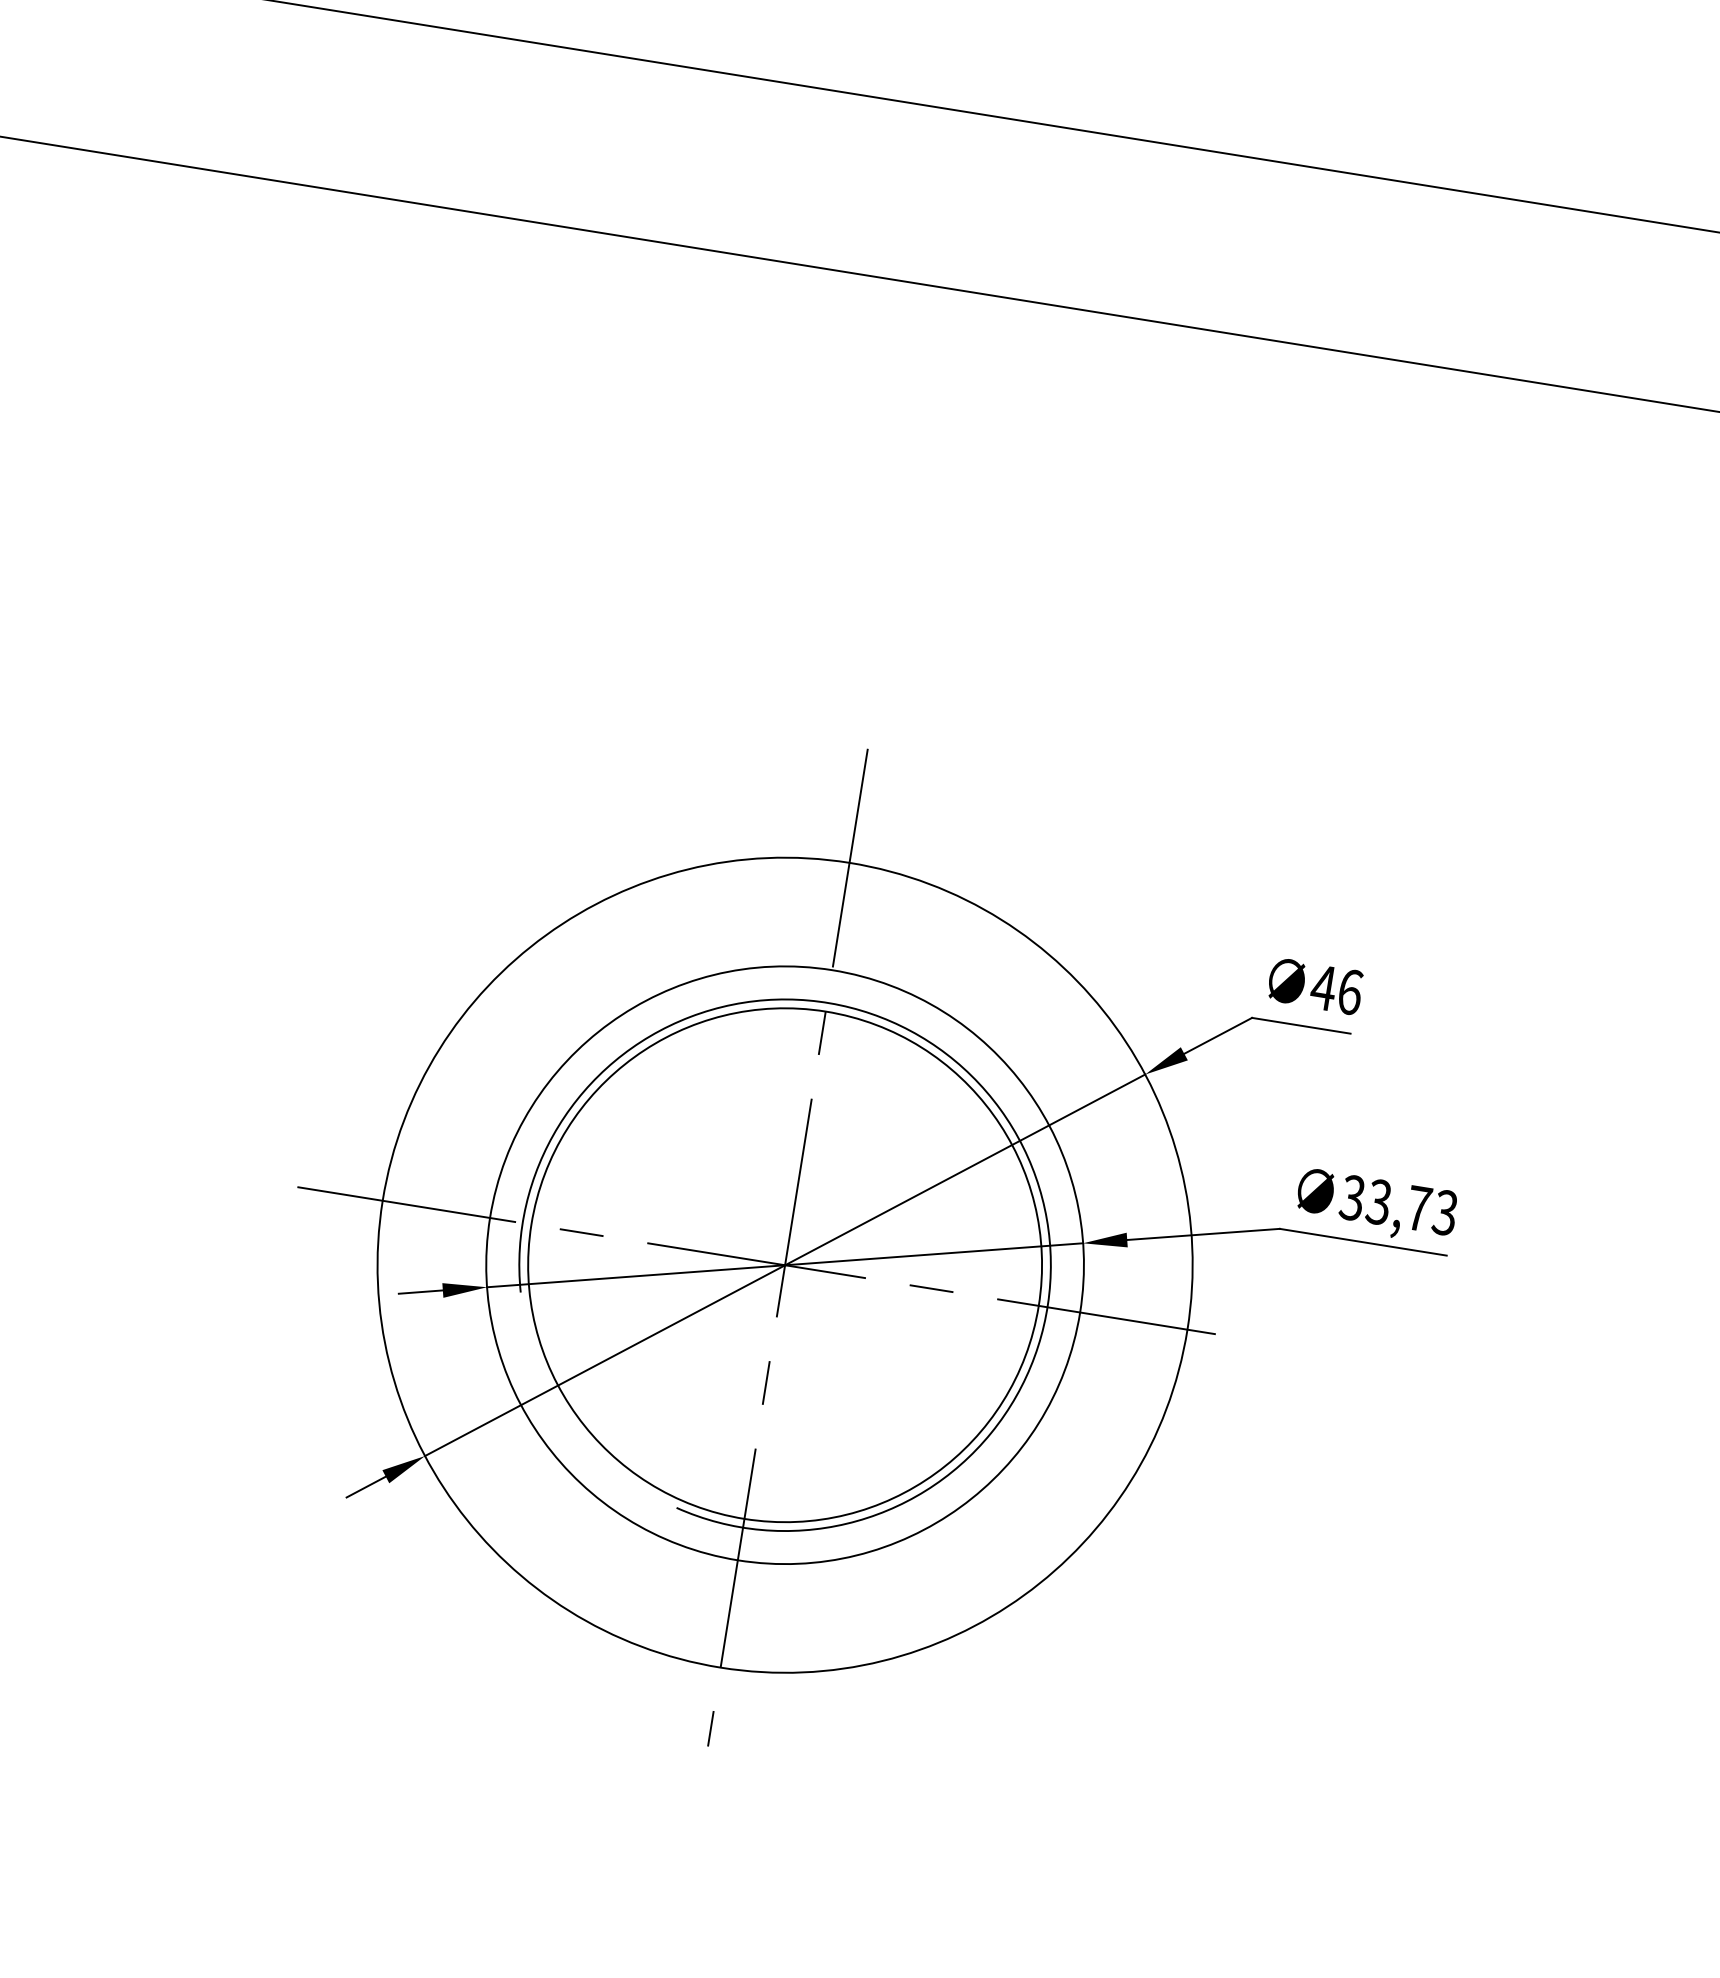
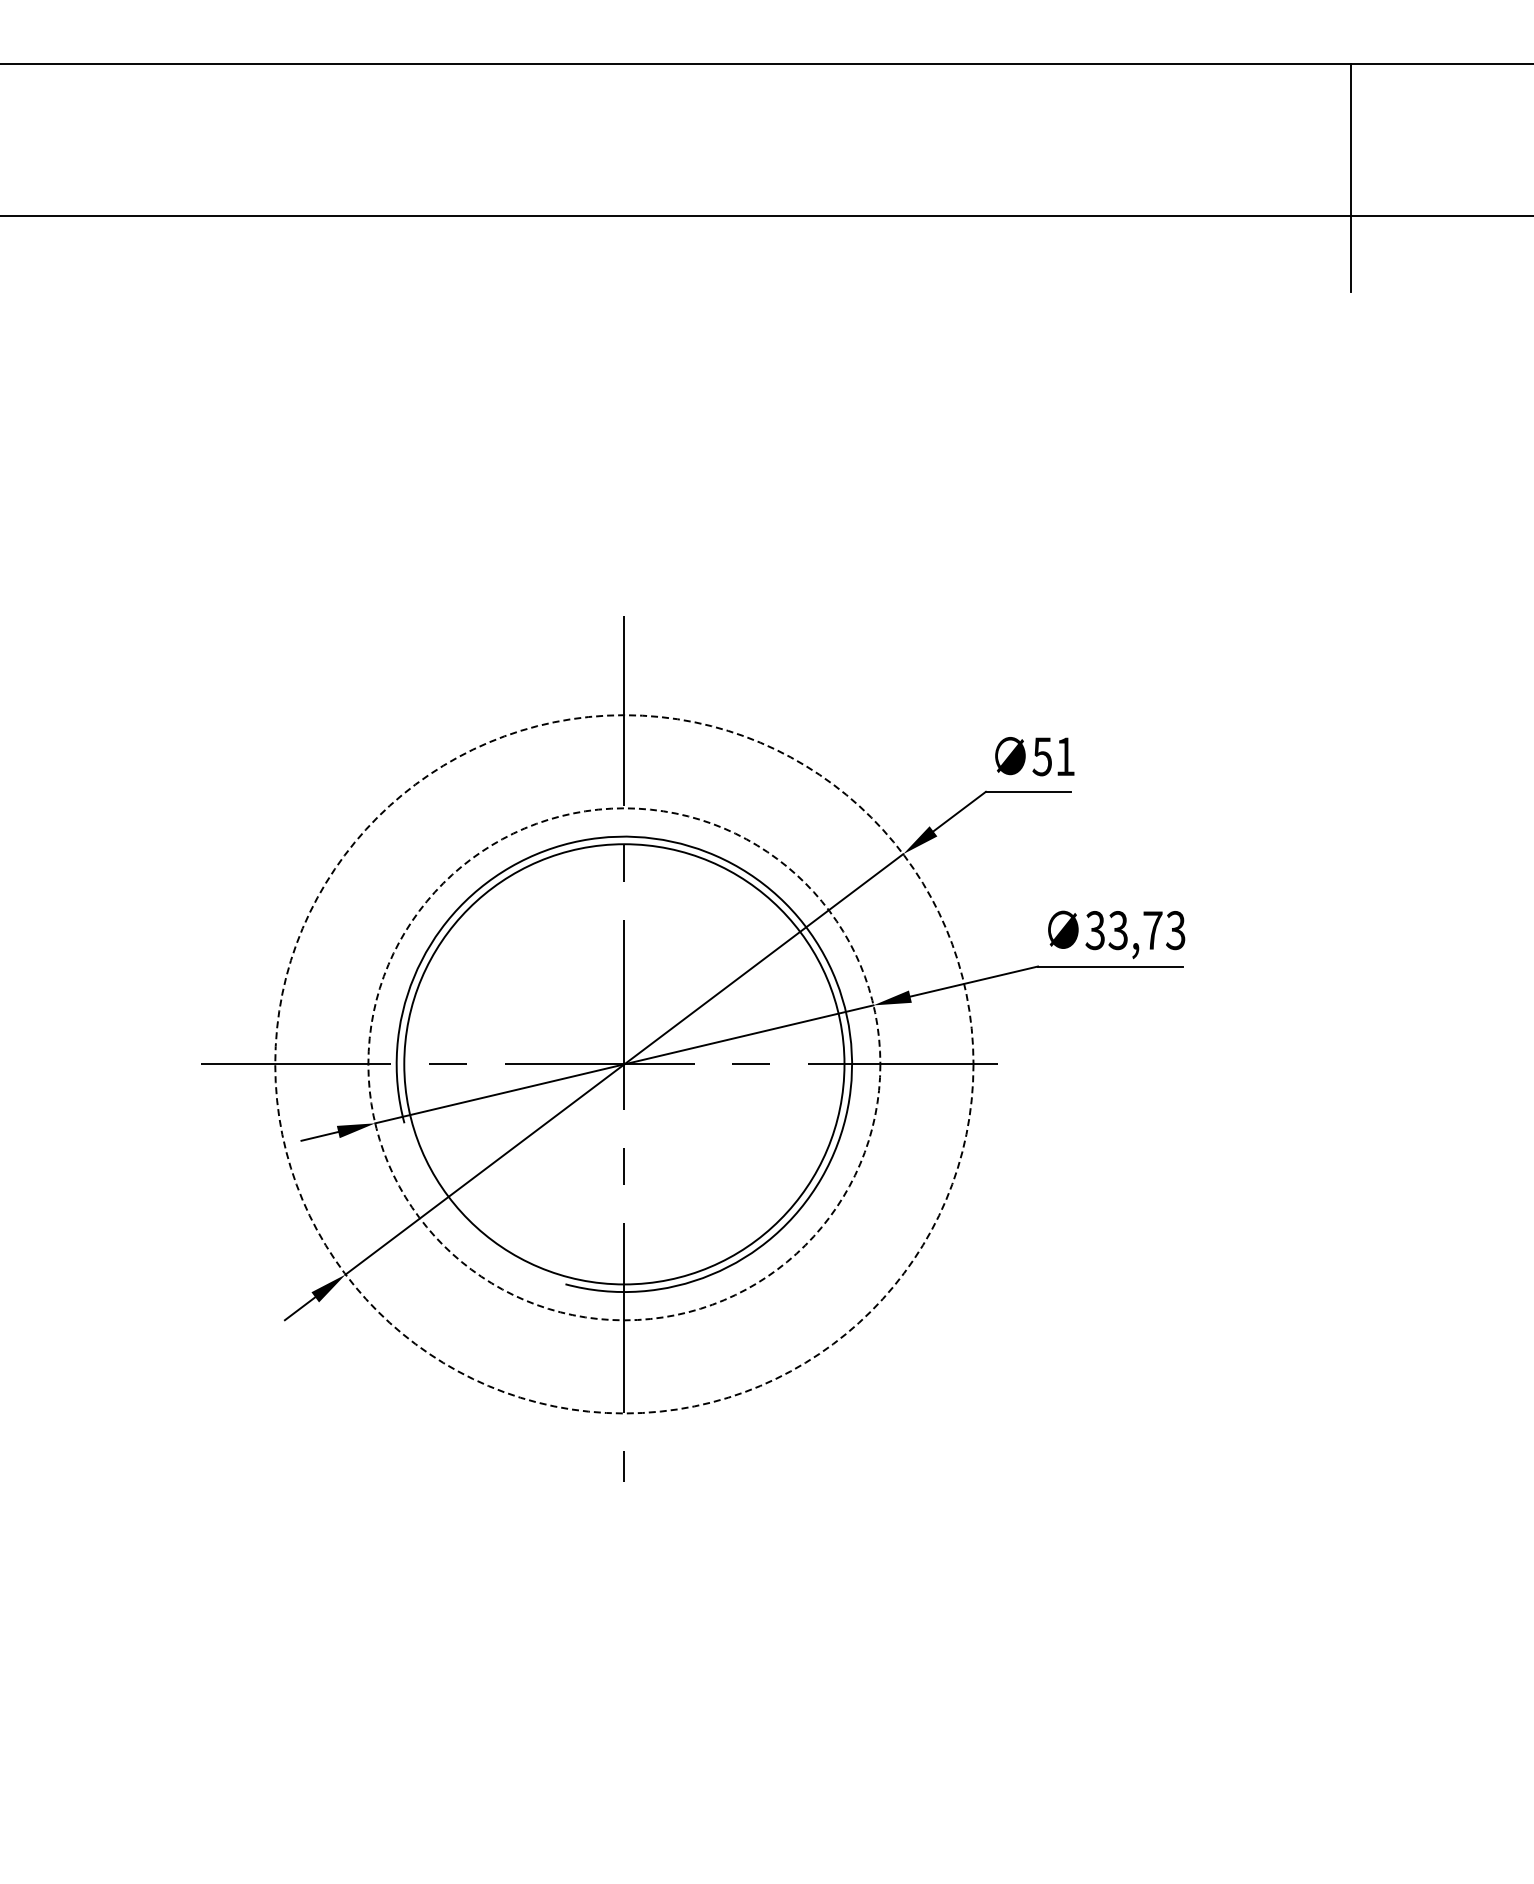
text: (1336, 989) -> (1053, 756), 46 -> 51
circle: (785, 1265) -> (624, 1064), solid -> dashed
circle: (785, 1265) -> (624, 1064), solid -> dashed

